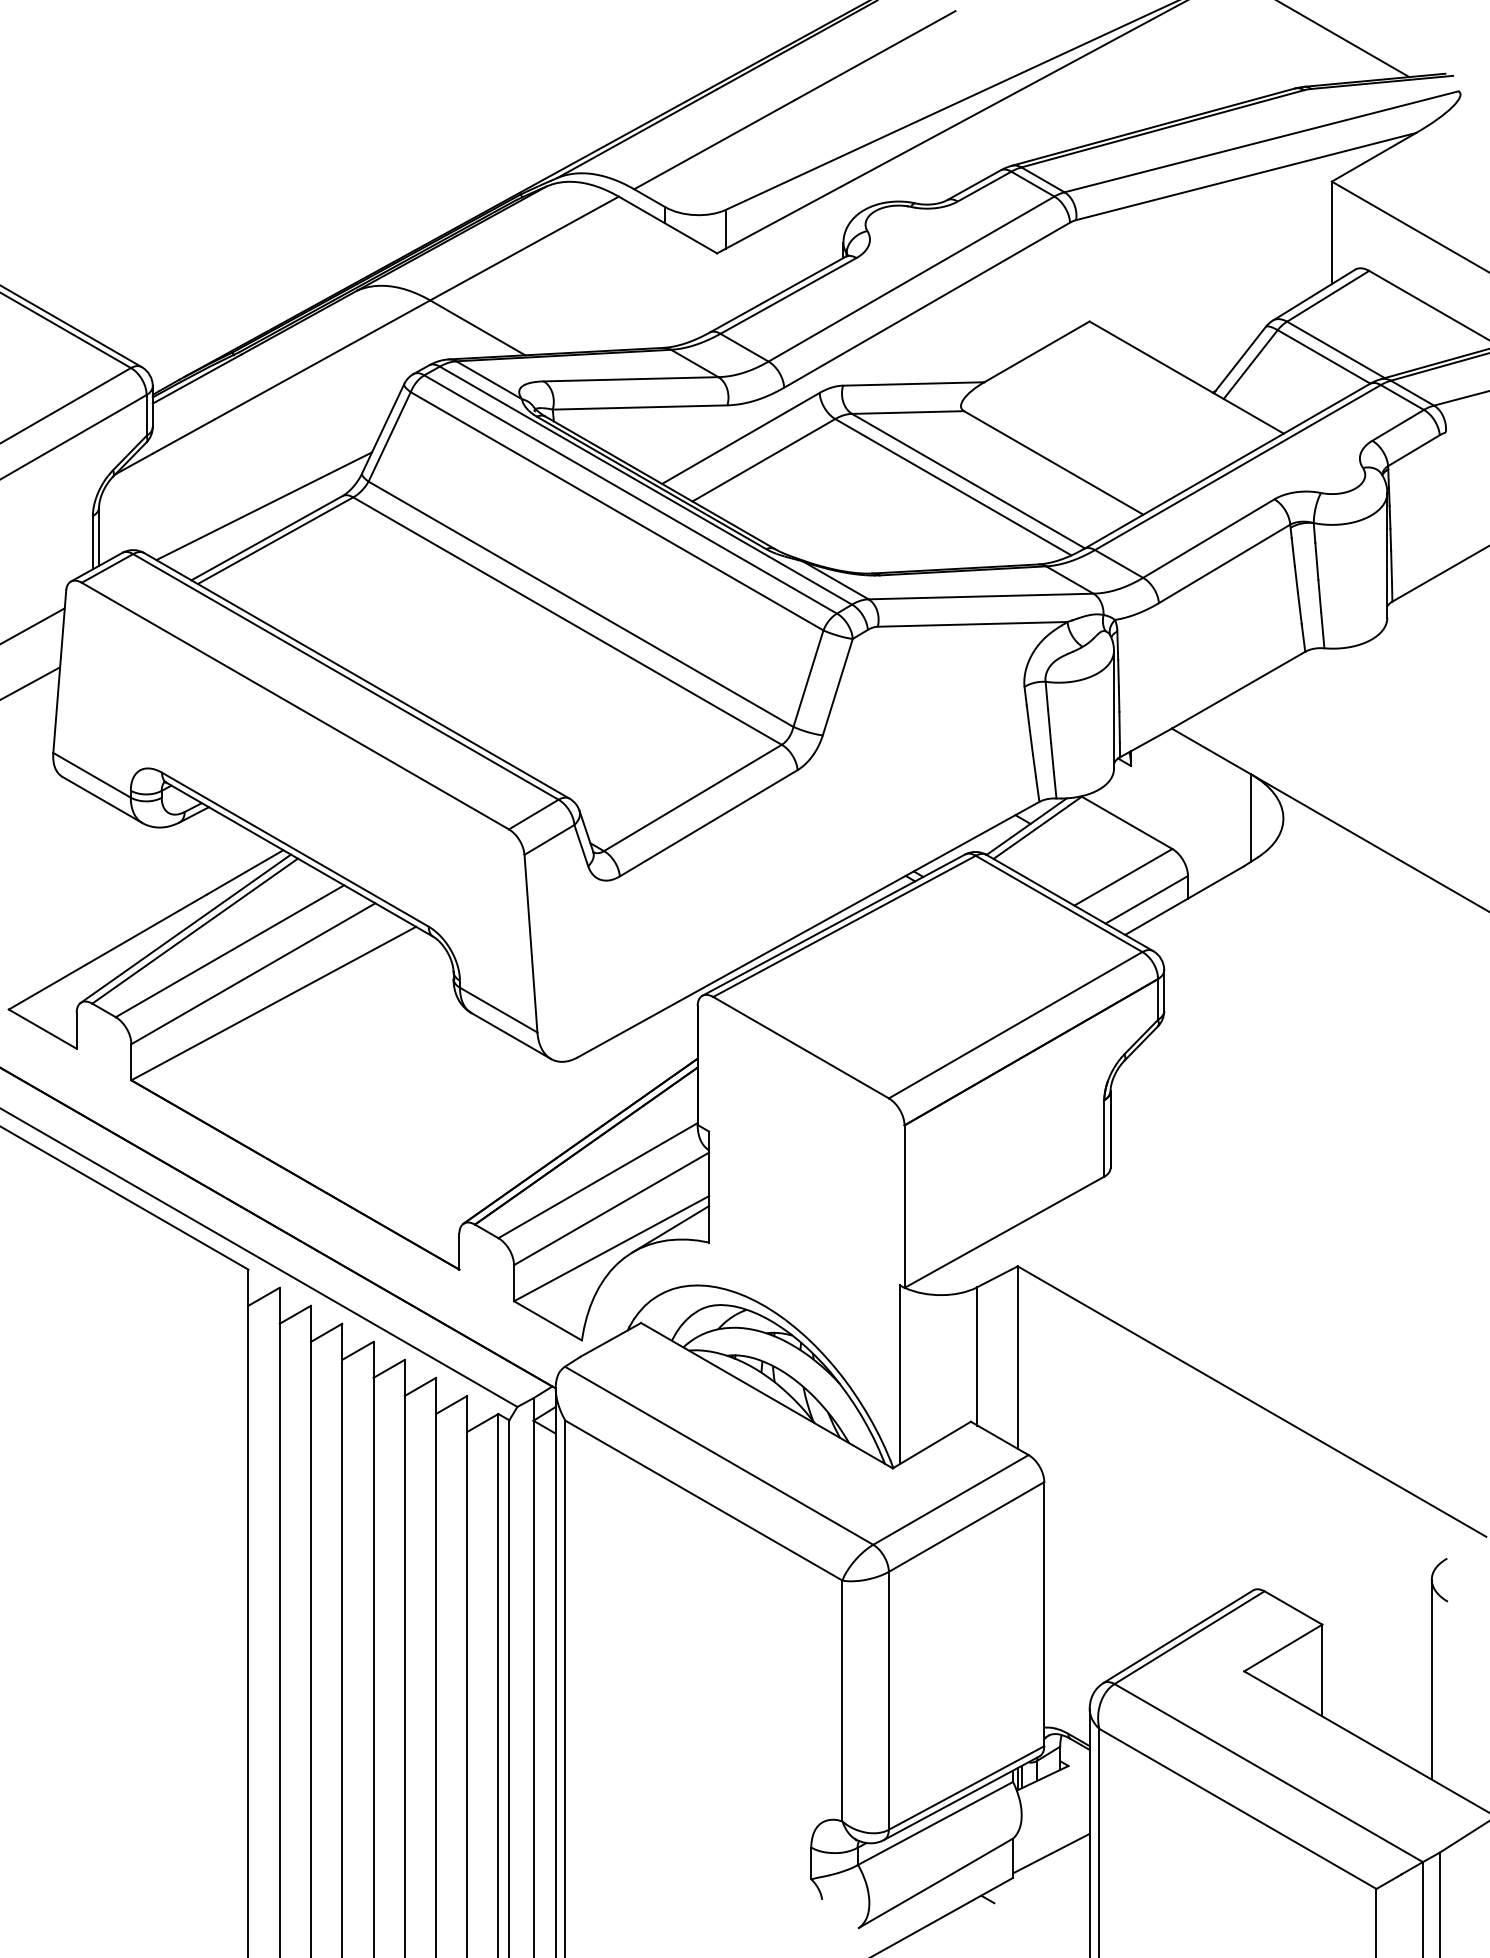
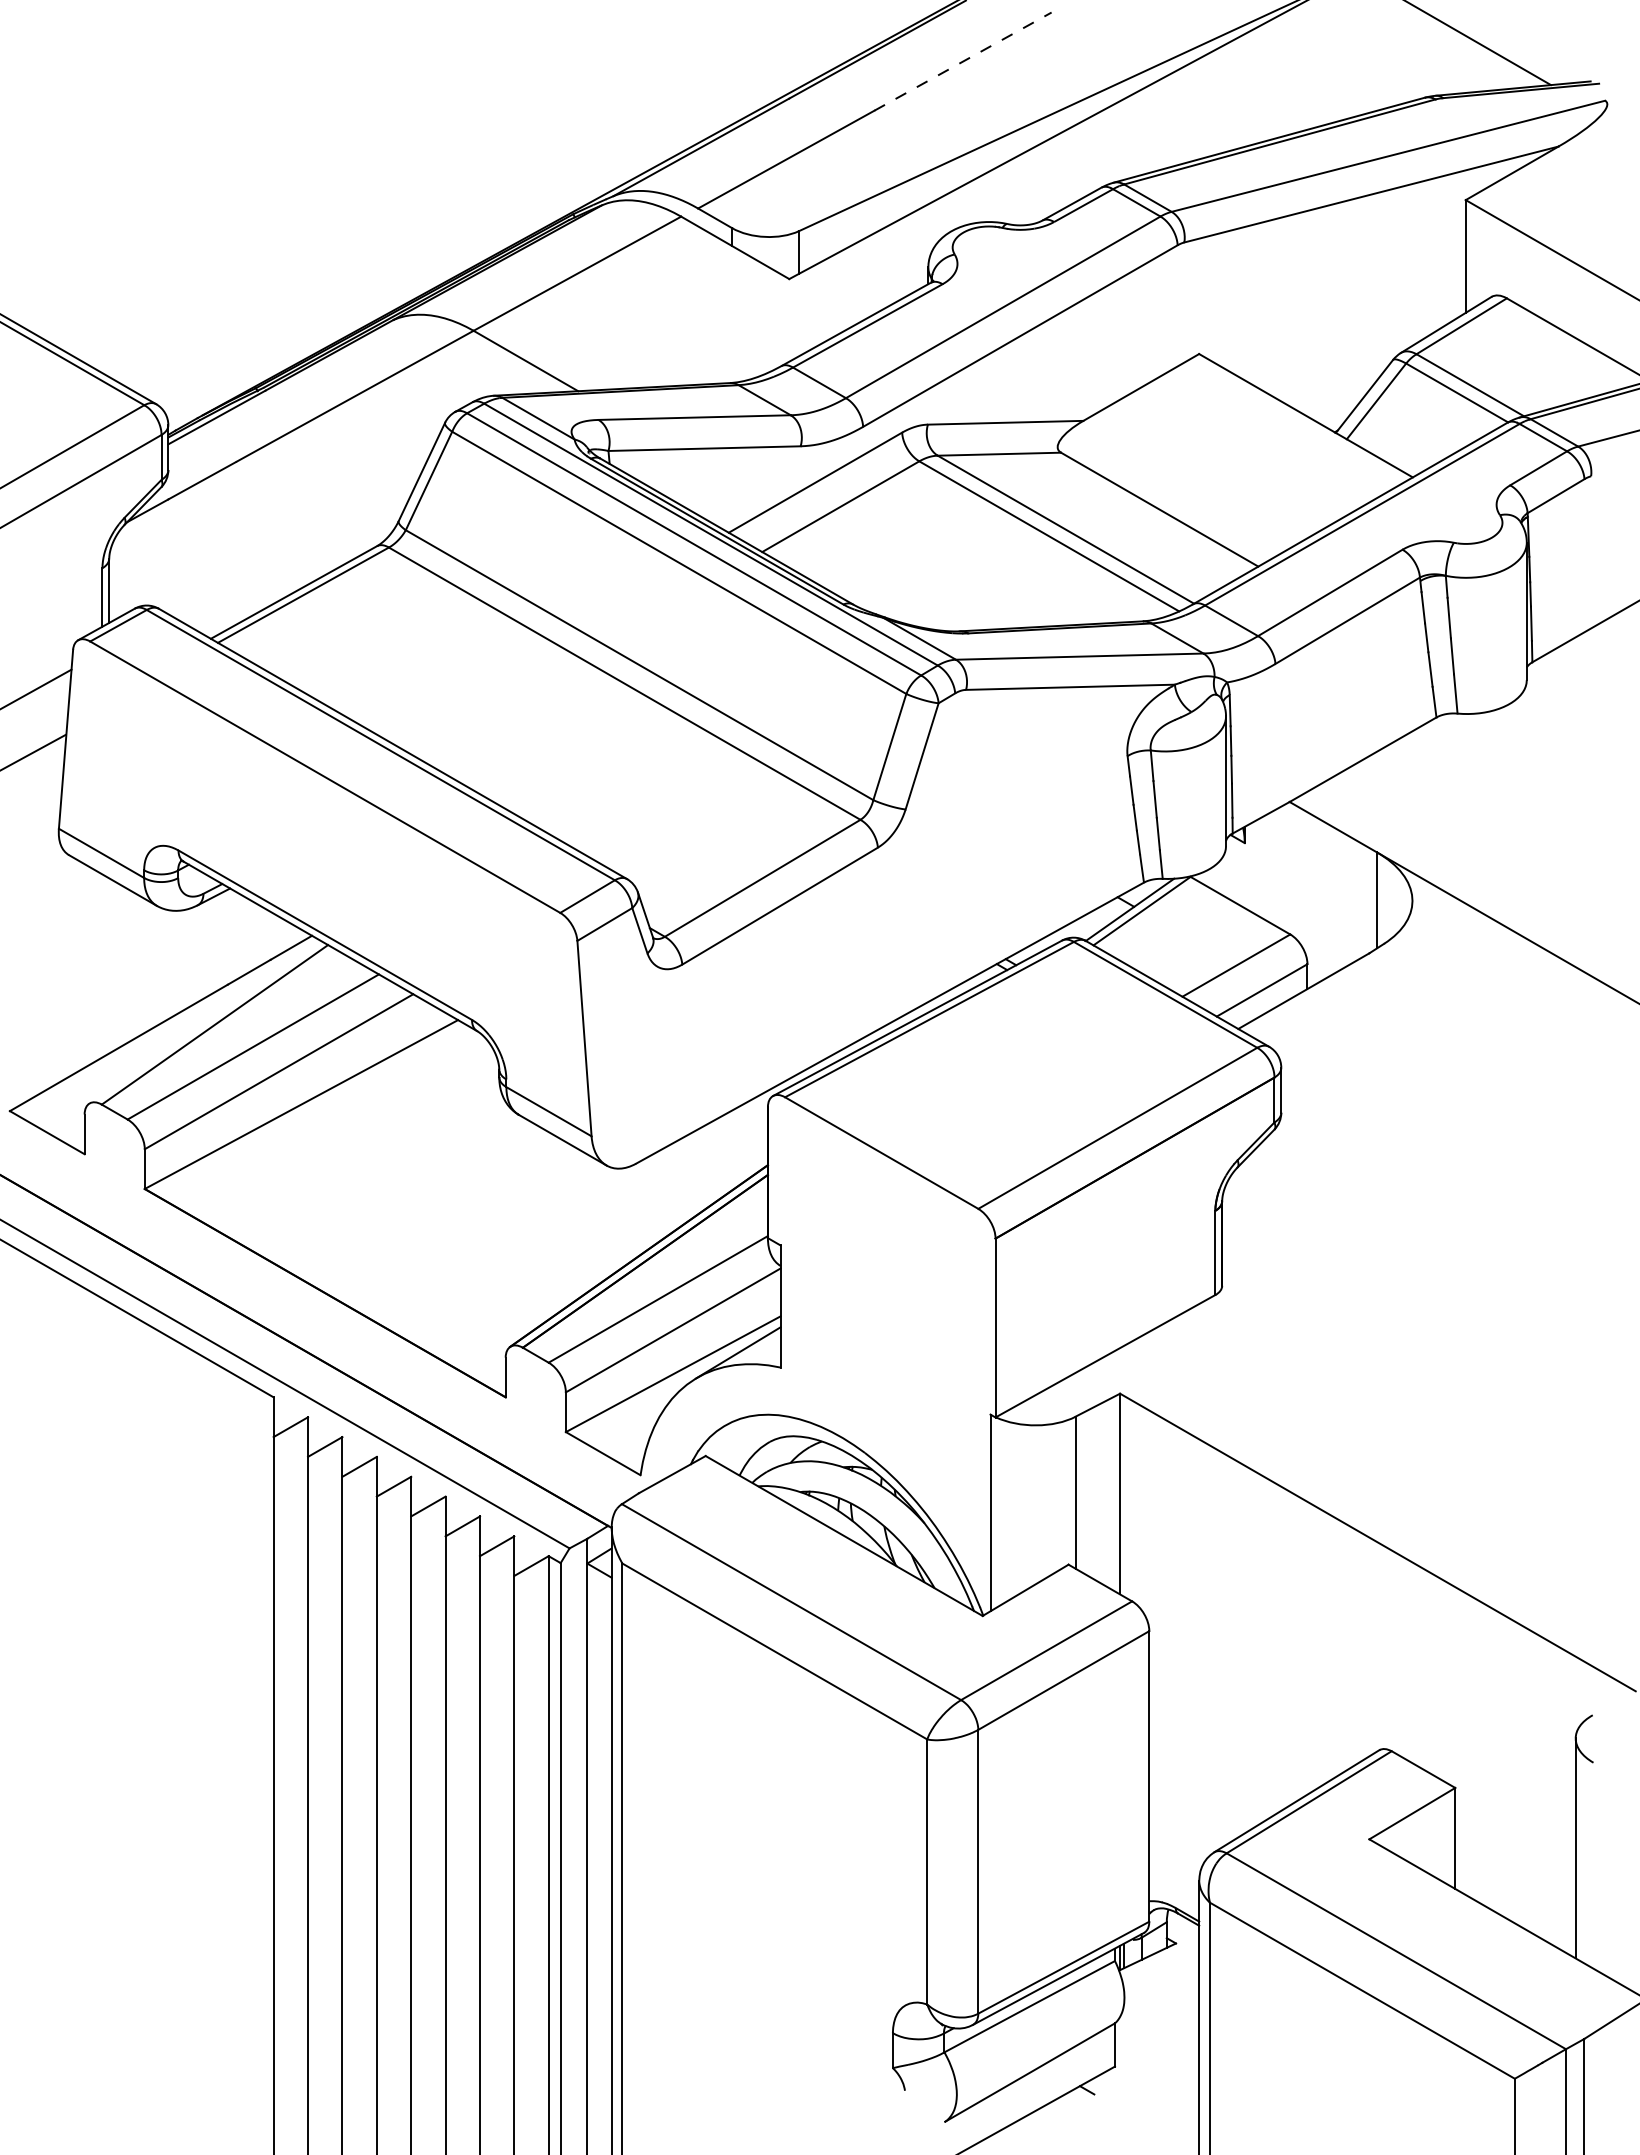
line: (875, 55) -> (963, 61), solid -> dashed
line: (263, 506) -> (290, 557), removed
line: (185, 928) -> (204, 1021), removed
line: (1051, 1853) -> (1157, 2039), removed

